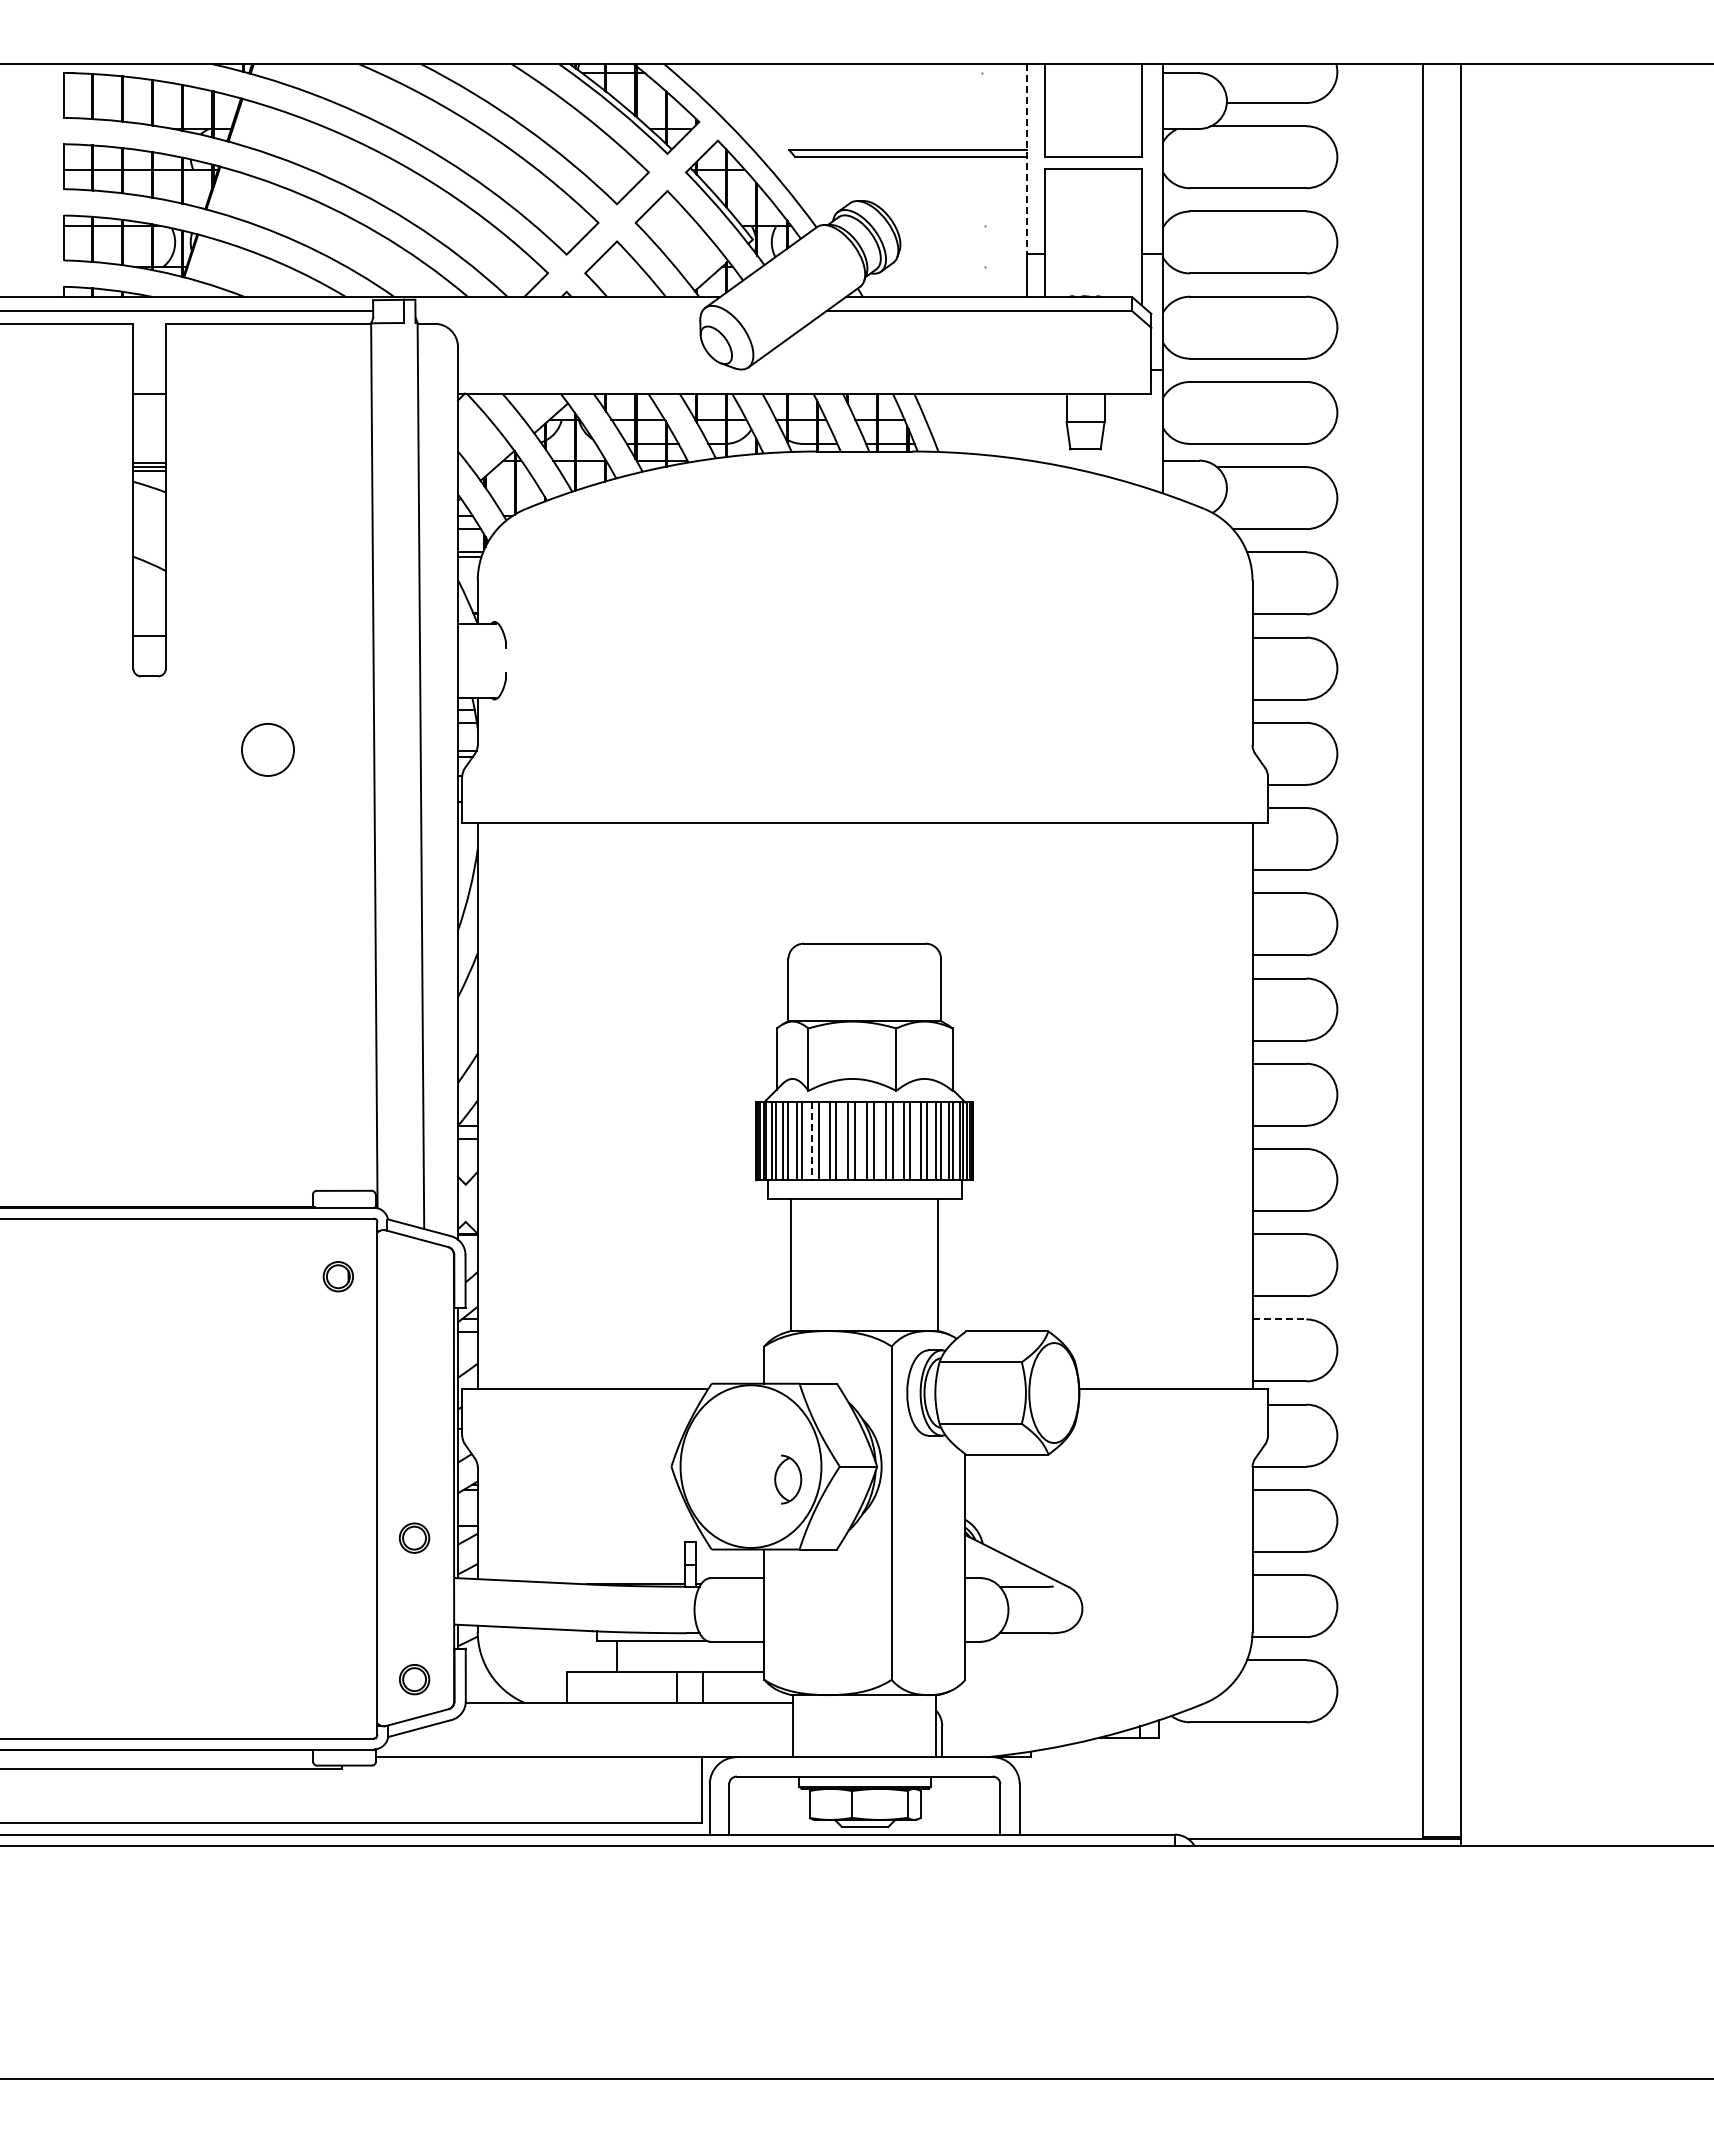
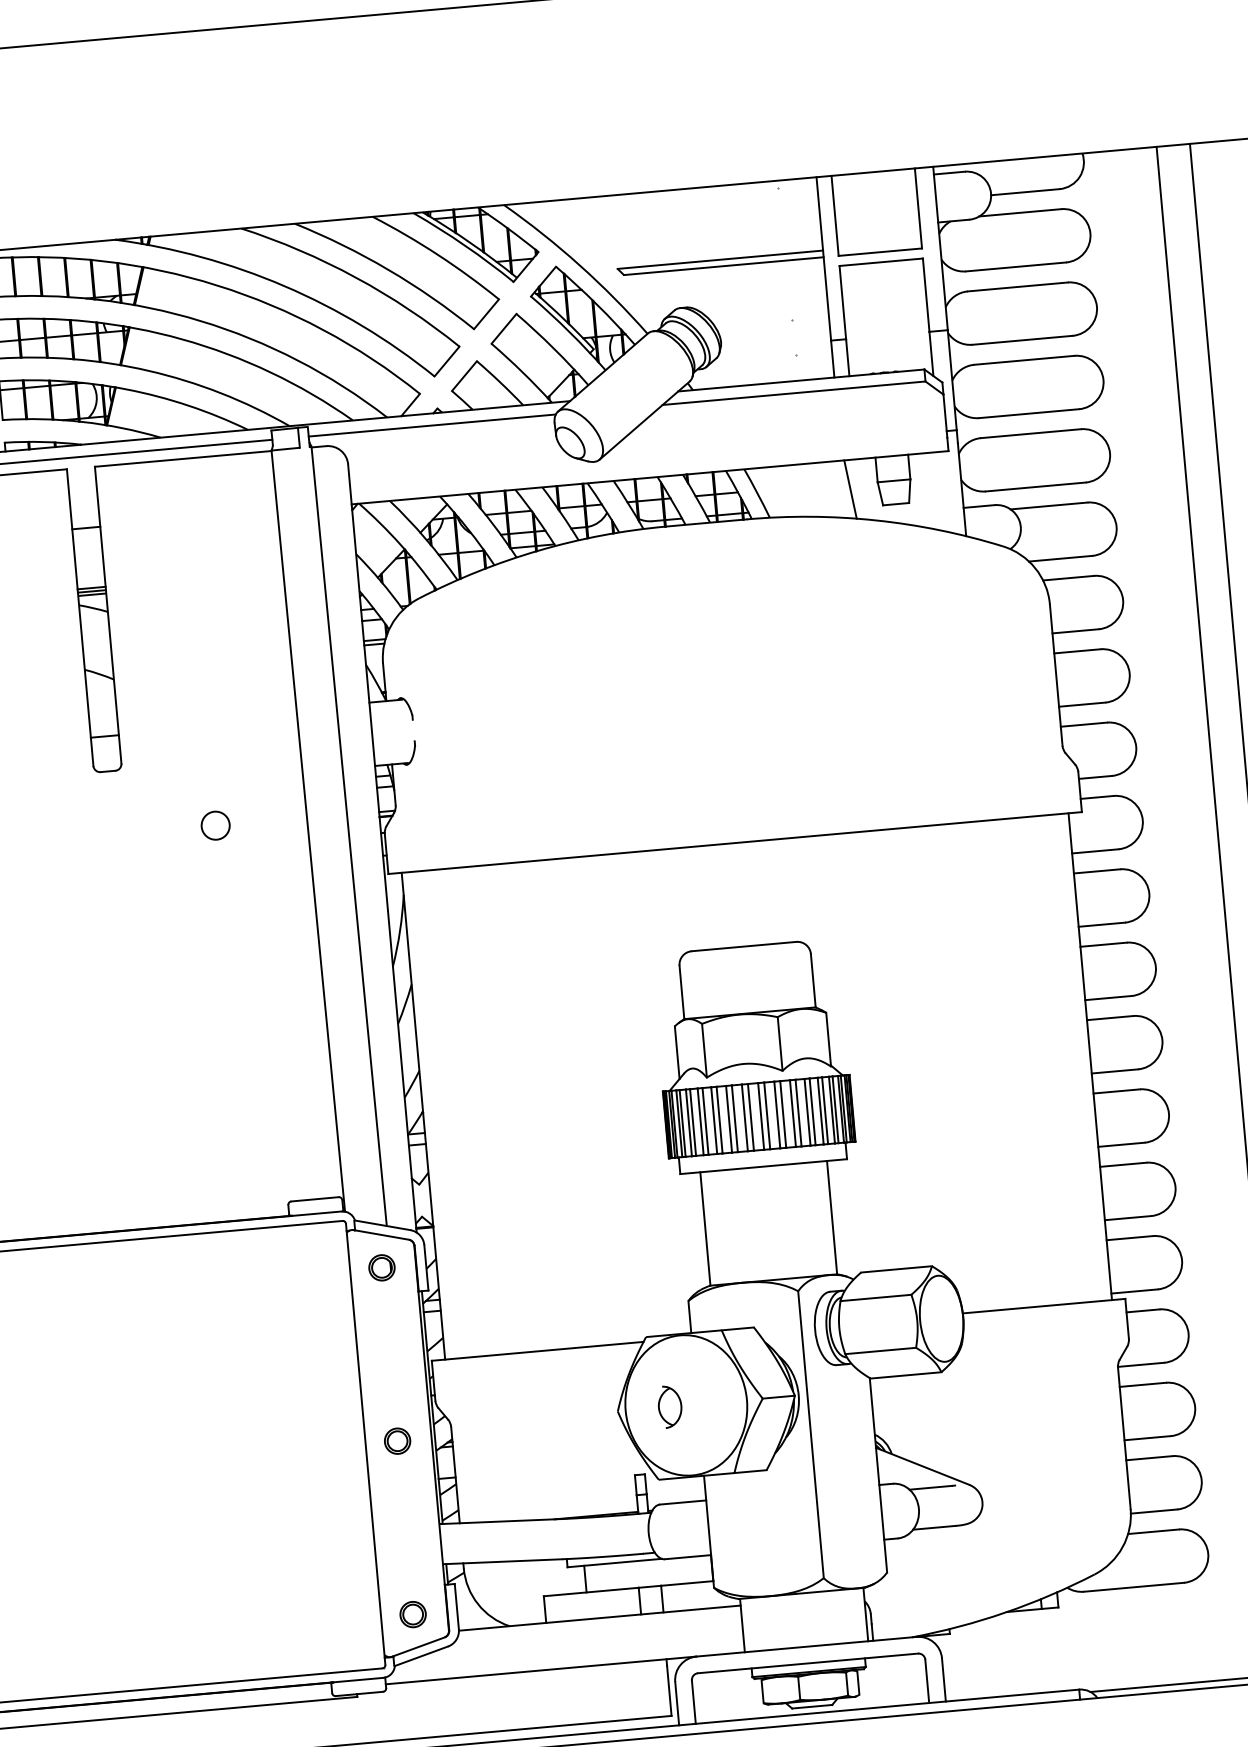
line: (1027, 159) -> (823, 259), dashed -> solid
line: (558, 310) -> (431, 425), added
line: (1034, 427) -> (850, 489), added
circle: (268, 749) -> (215, 825), size x0.62
line: (812, 1141) -> (714, 1120), dashed -> solid
part: (337, 1276) -> (381, 1267), moved
line: (1279, 1319) -> (1129, 1238), dashed -> solid
part: (788, 1479) -> (670, 1406), moved
part: (414, 1537) -> (397, 1440), moved

